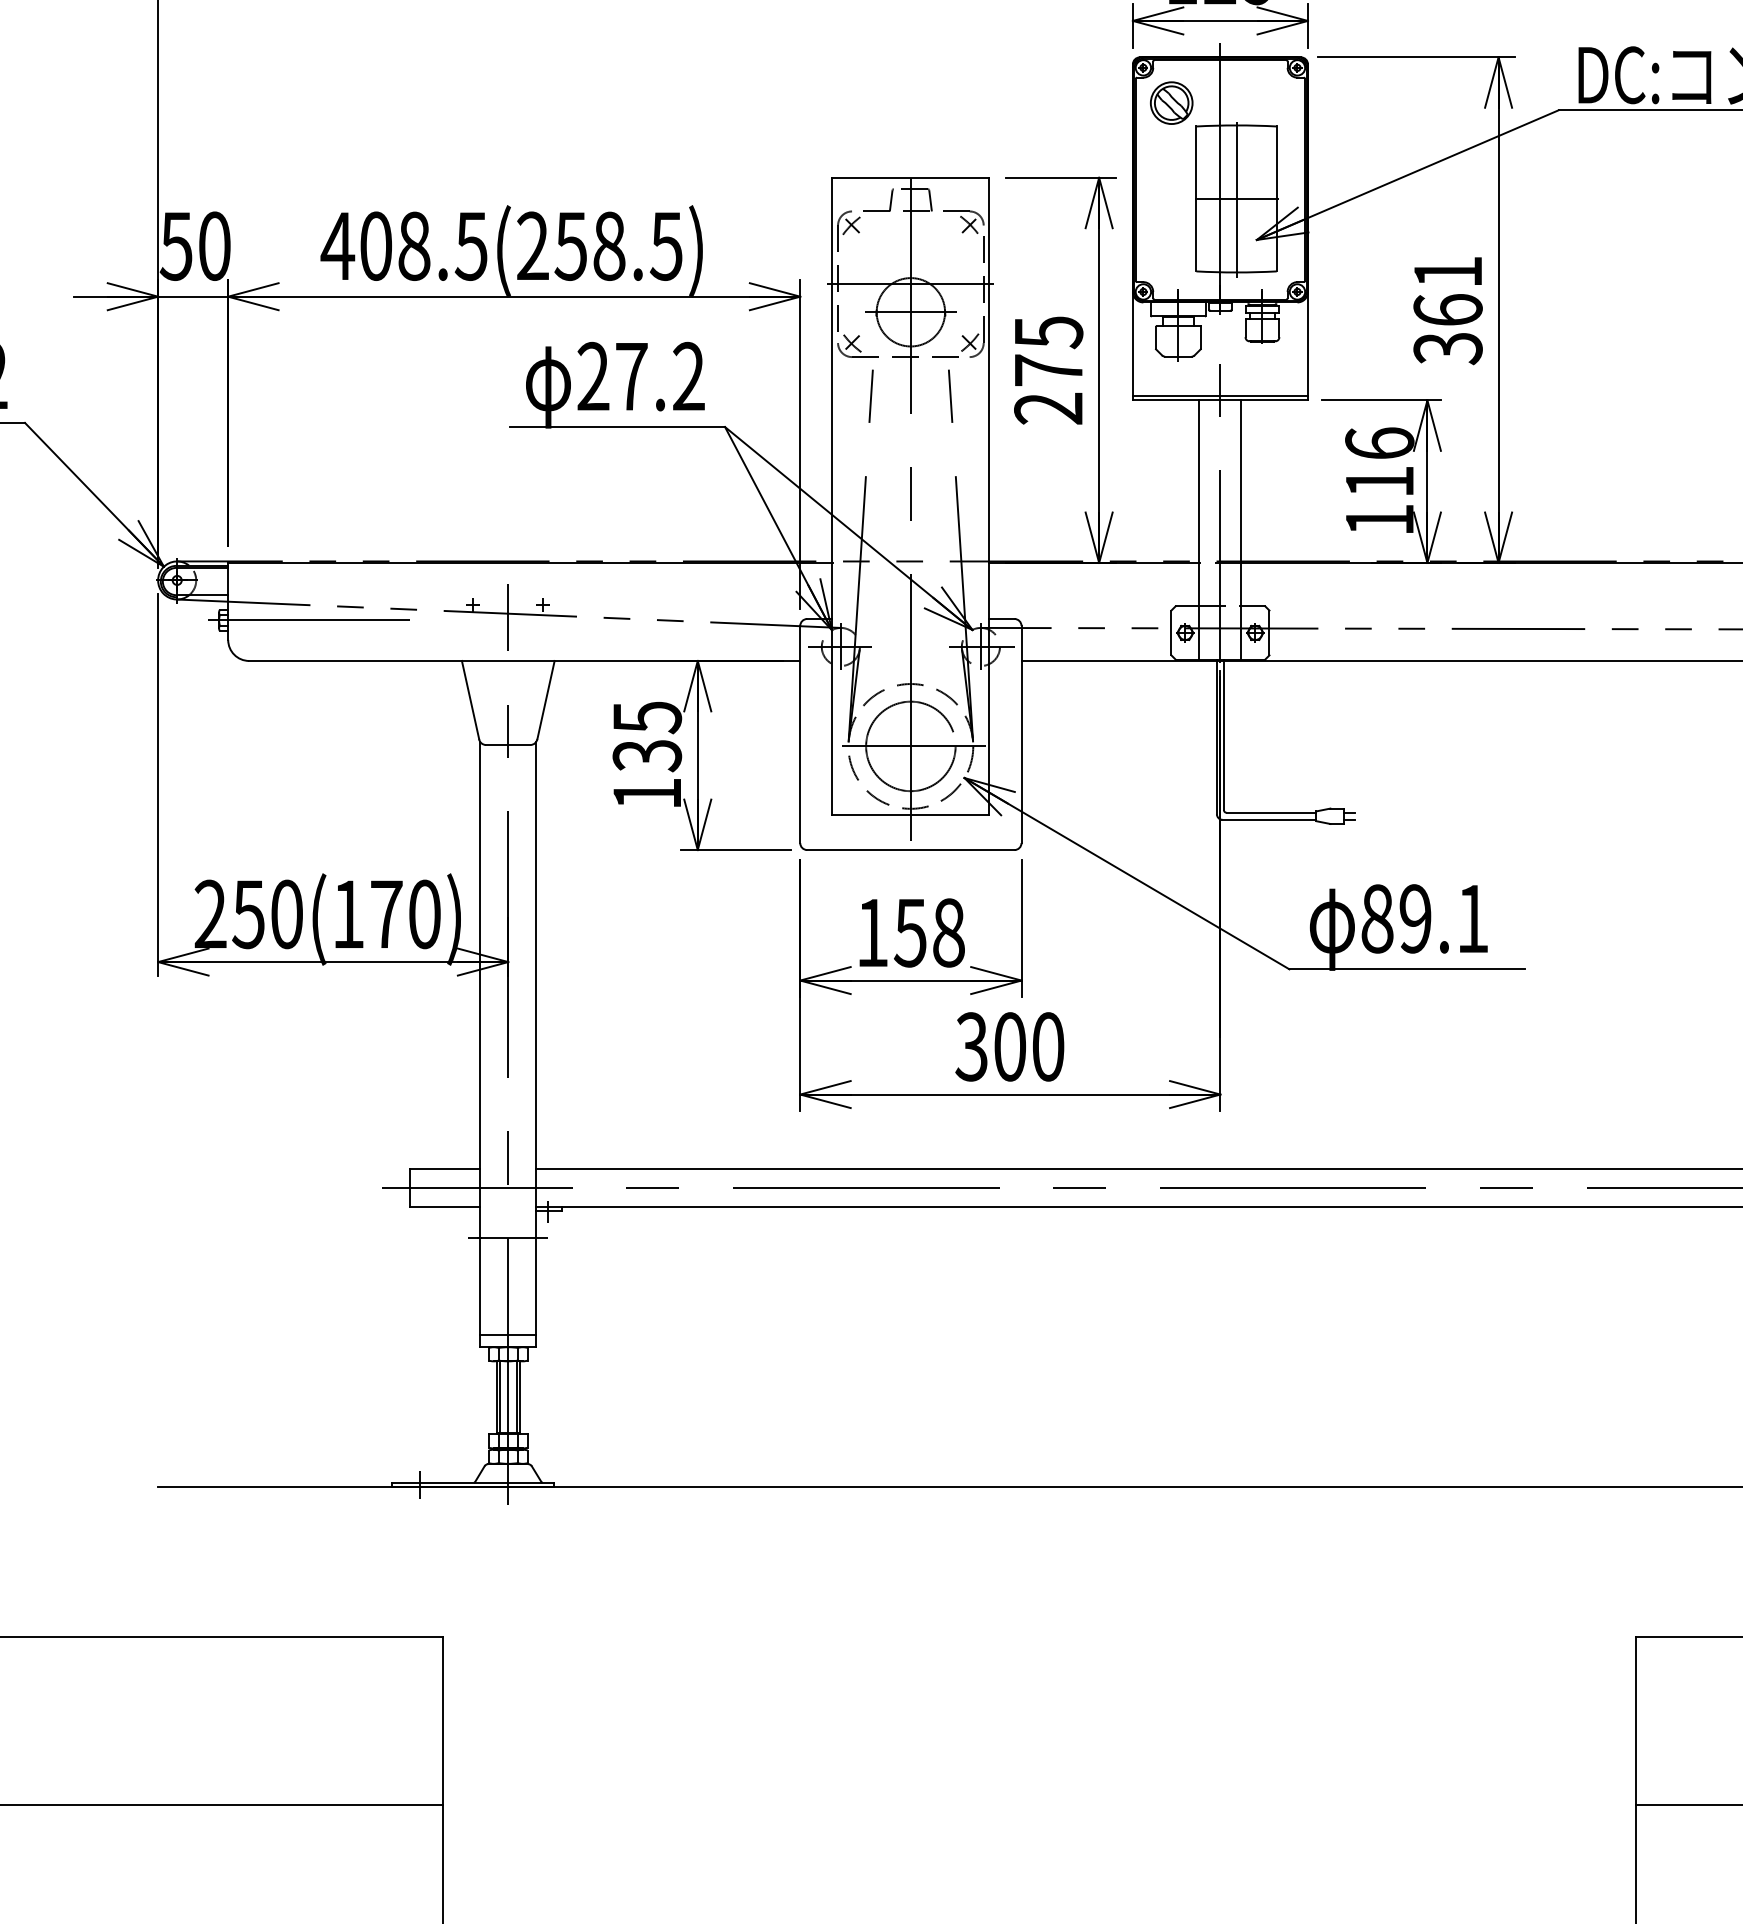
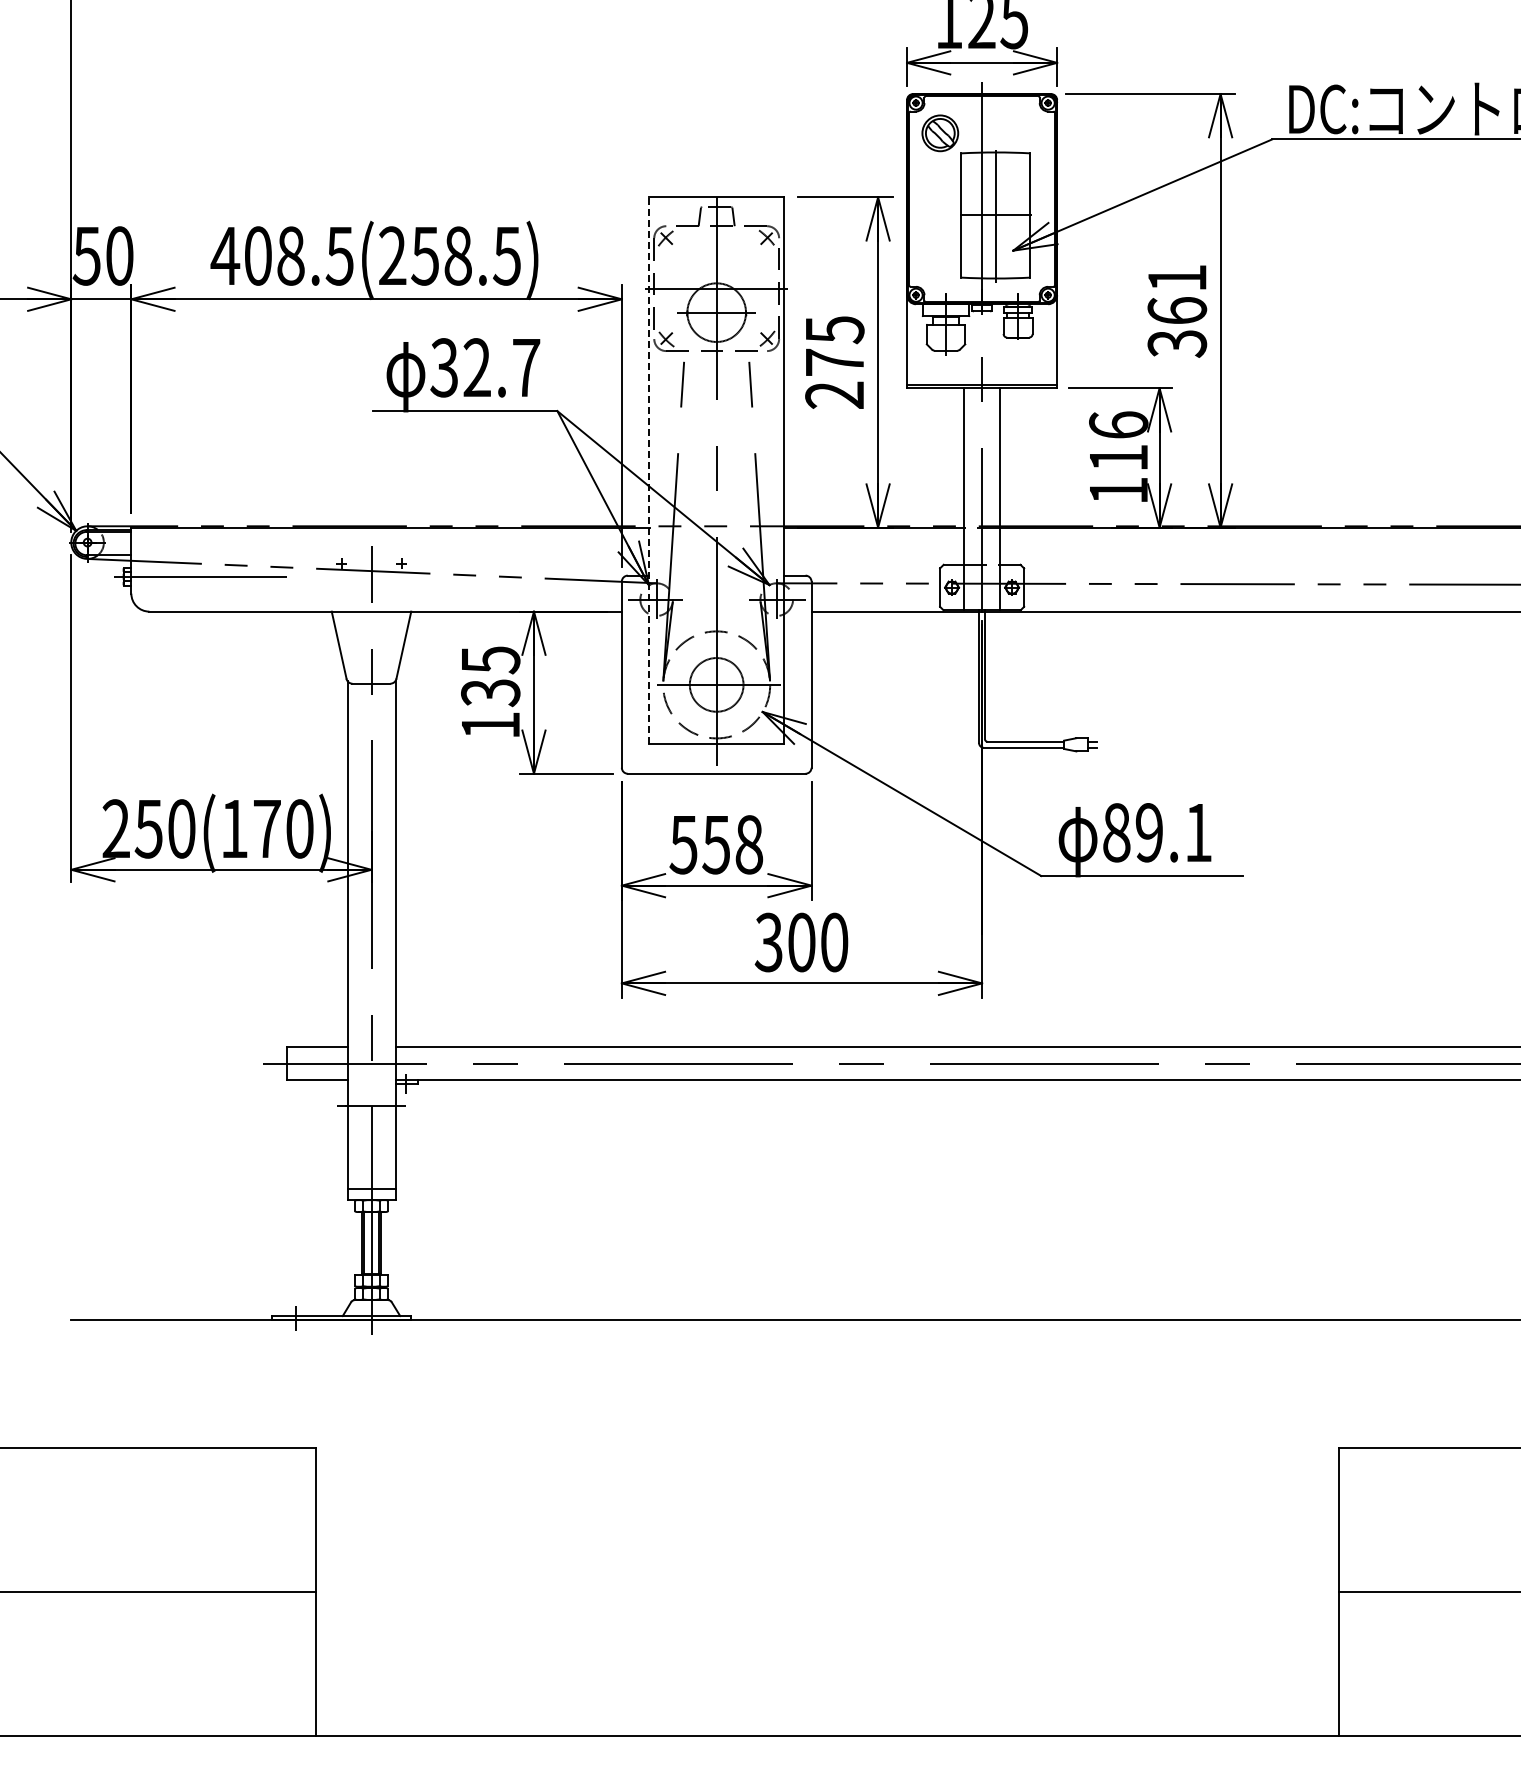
text: (641, 376) -> (485, 367), 27.2 -> 32.7
line: (832, 496) -> (649, 470), solid -> dashed
circle: (910, 745) -> (716, 684), size x0.7
text: (872, 933) -> (683, 845), 158 -> 558

